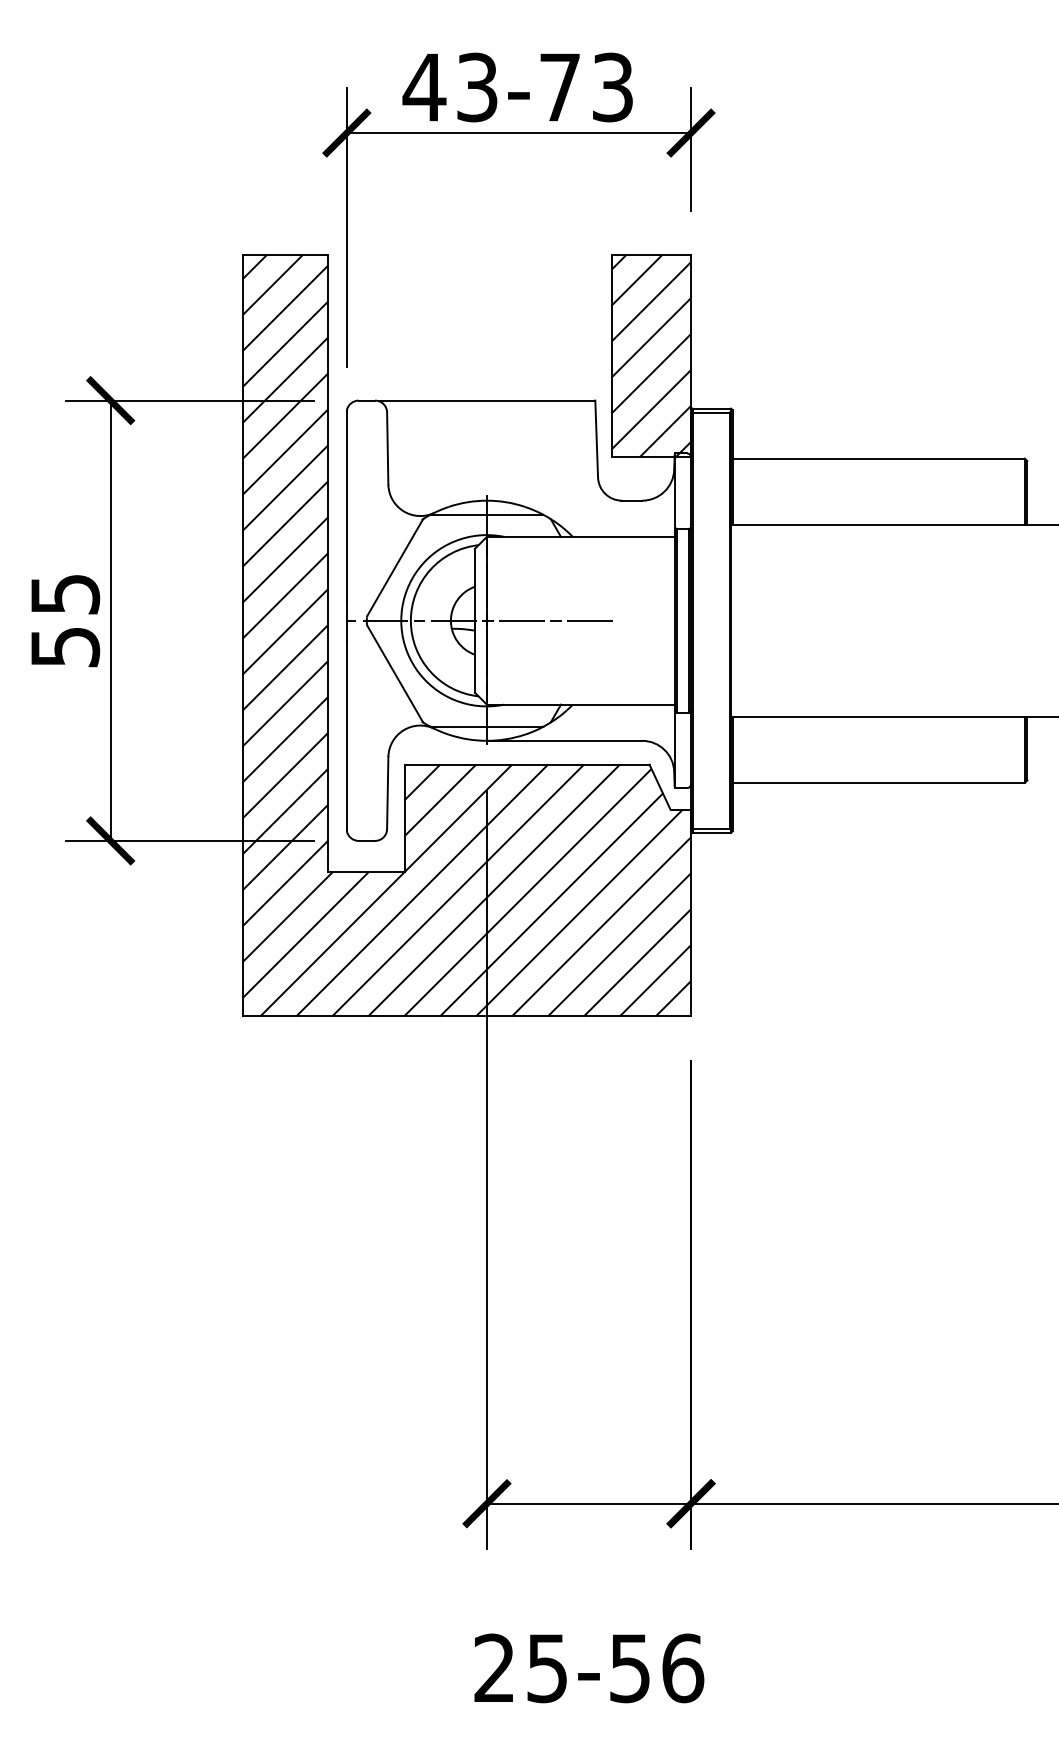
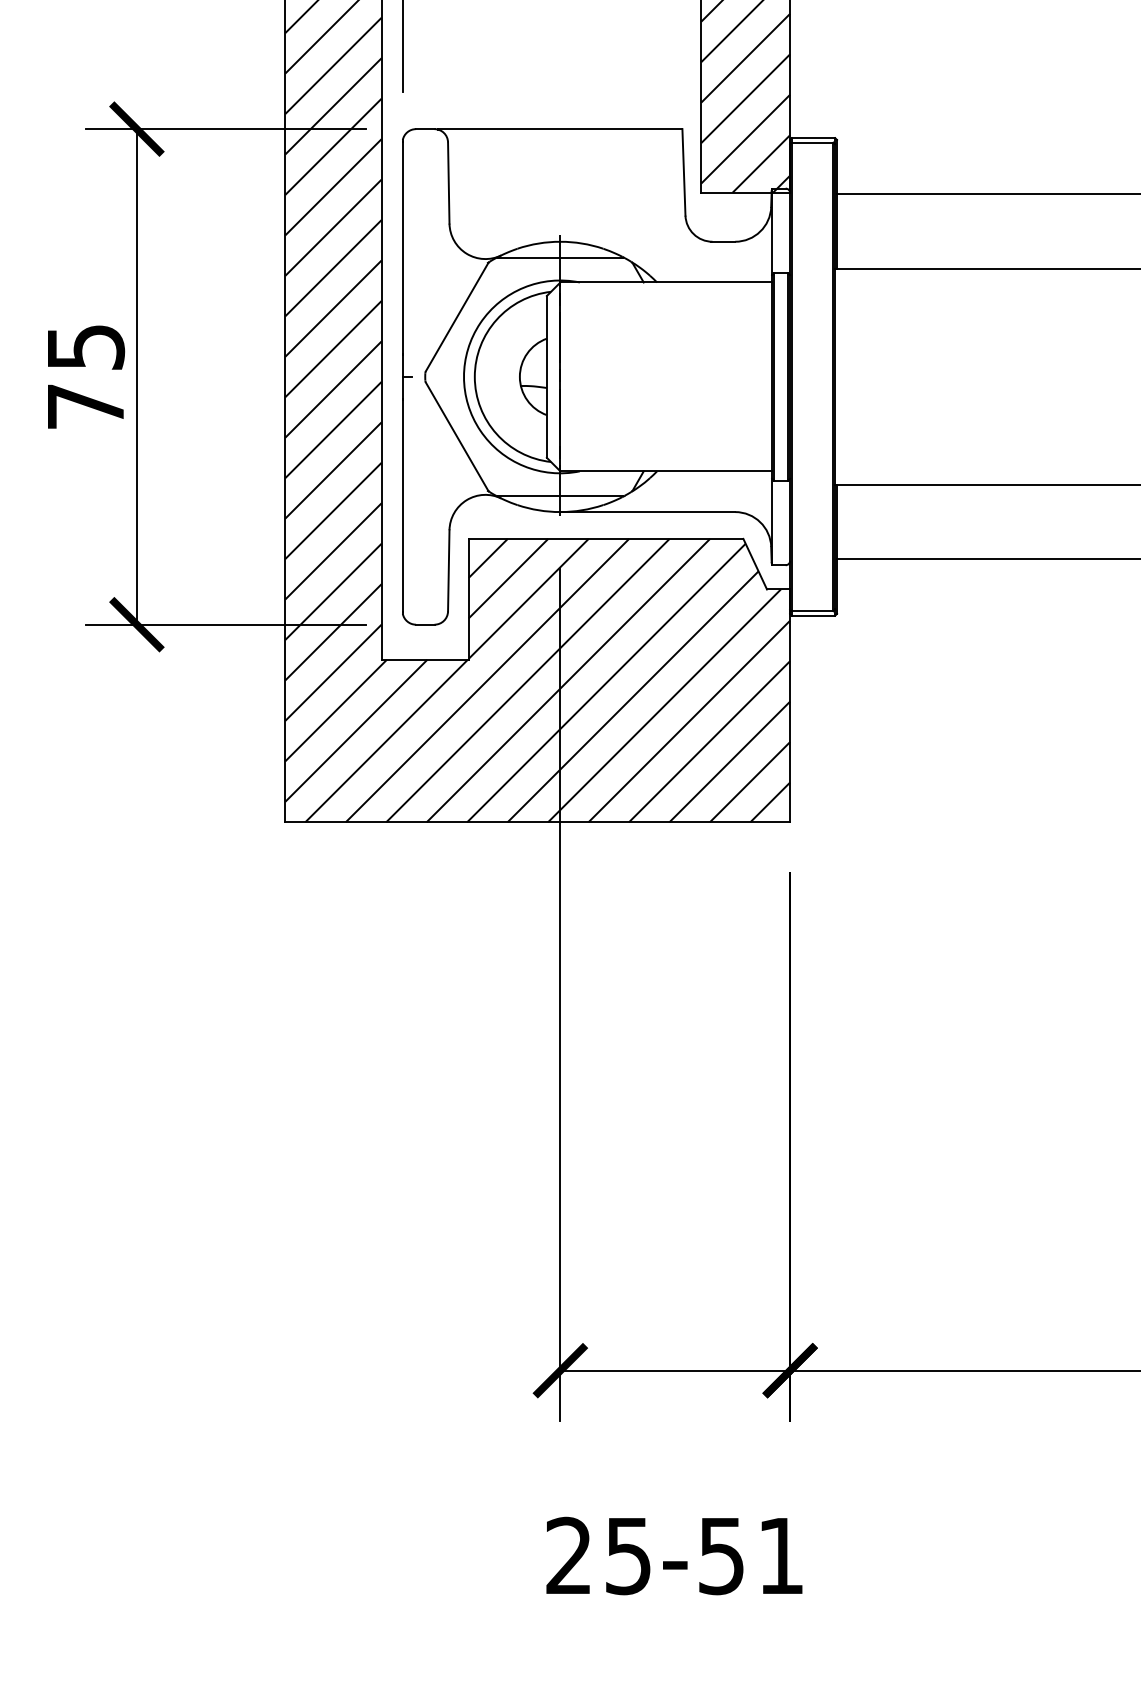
line: (486, 620) -> (559, 376), removed
text: (65, 647) -> (86, 407), 55 -> 75
text: (683, 1668) -> (781, 1556), 25-56 -> 25-51

